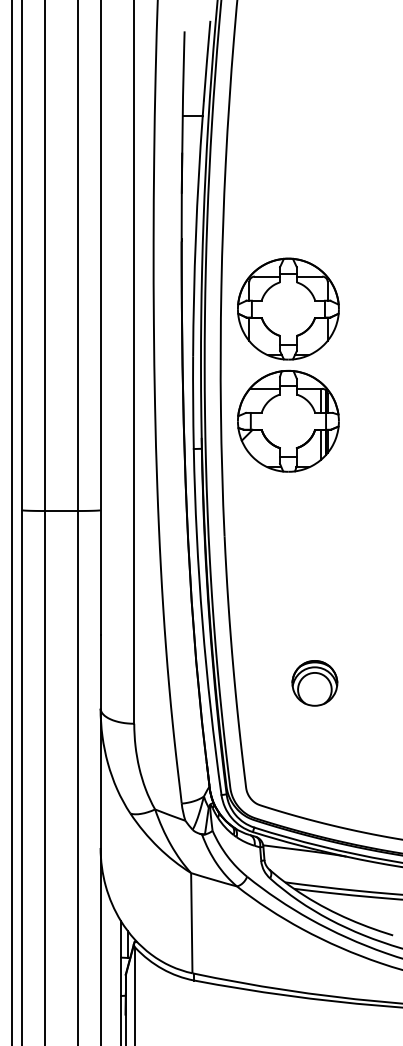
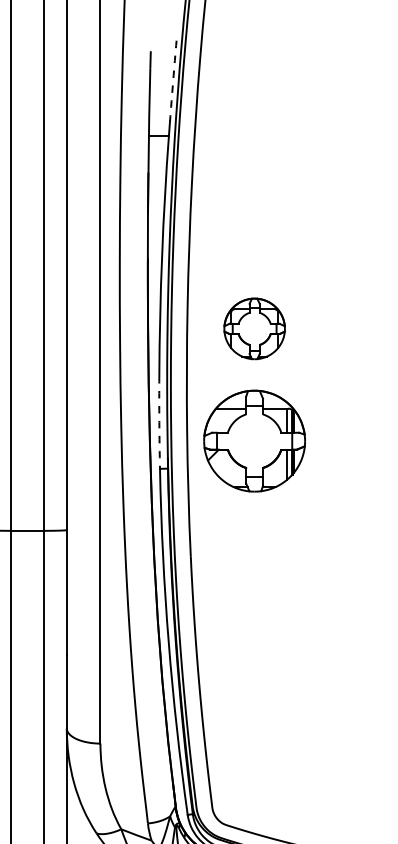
arc: (207, 61) -> (173, 81), solid -> dashed
part: (288, 308) -> (254, 328), size x0.6
arc: (193, 402) -> (159, 422), solid -> dashed
part: (314, 683) -> (280, 703), removed

